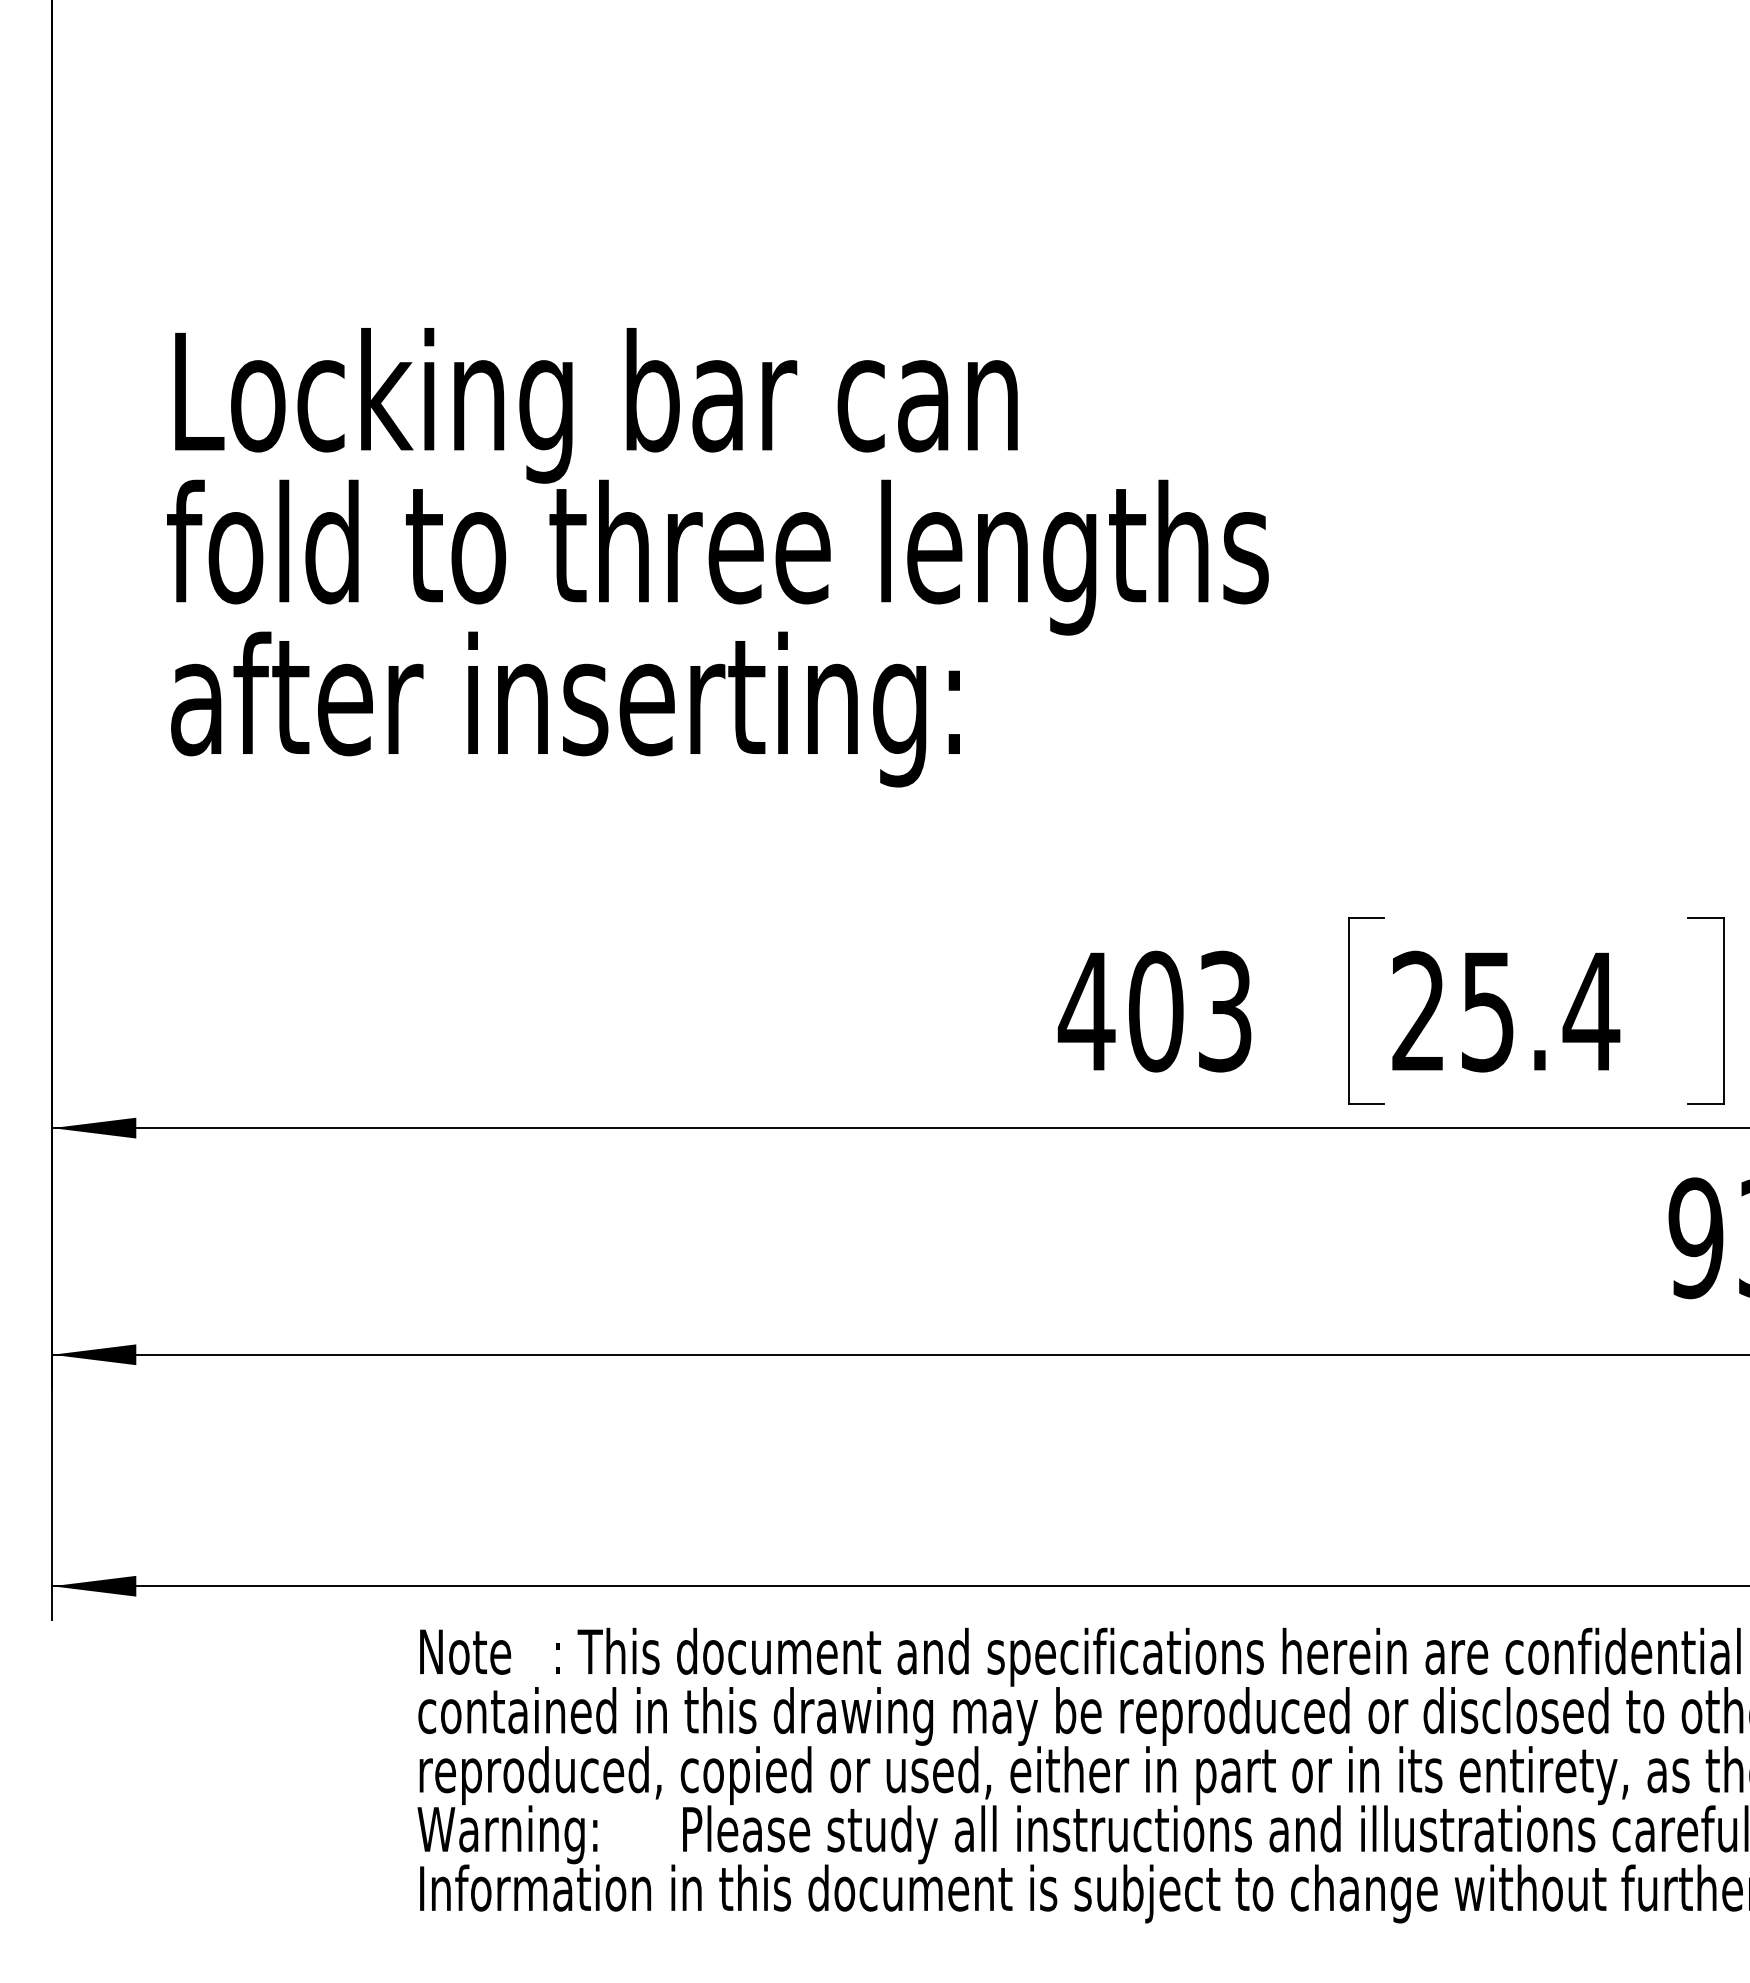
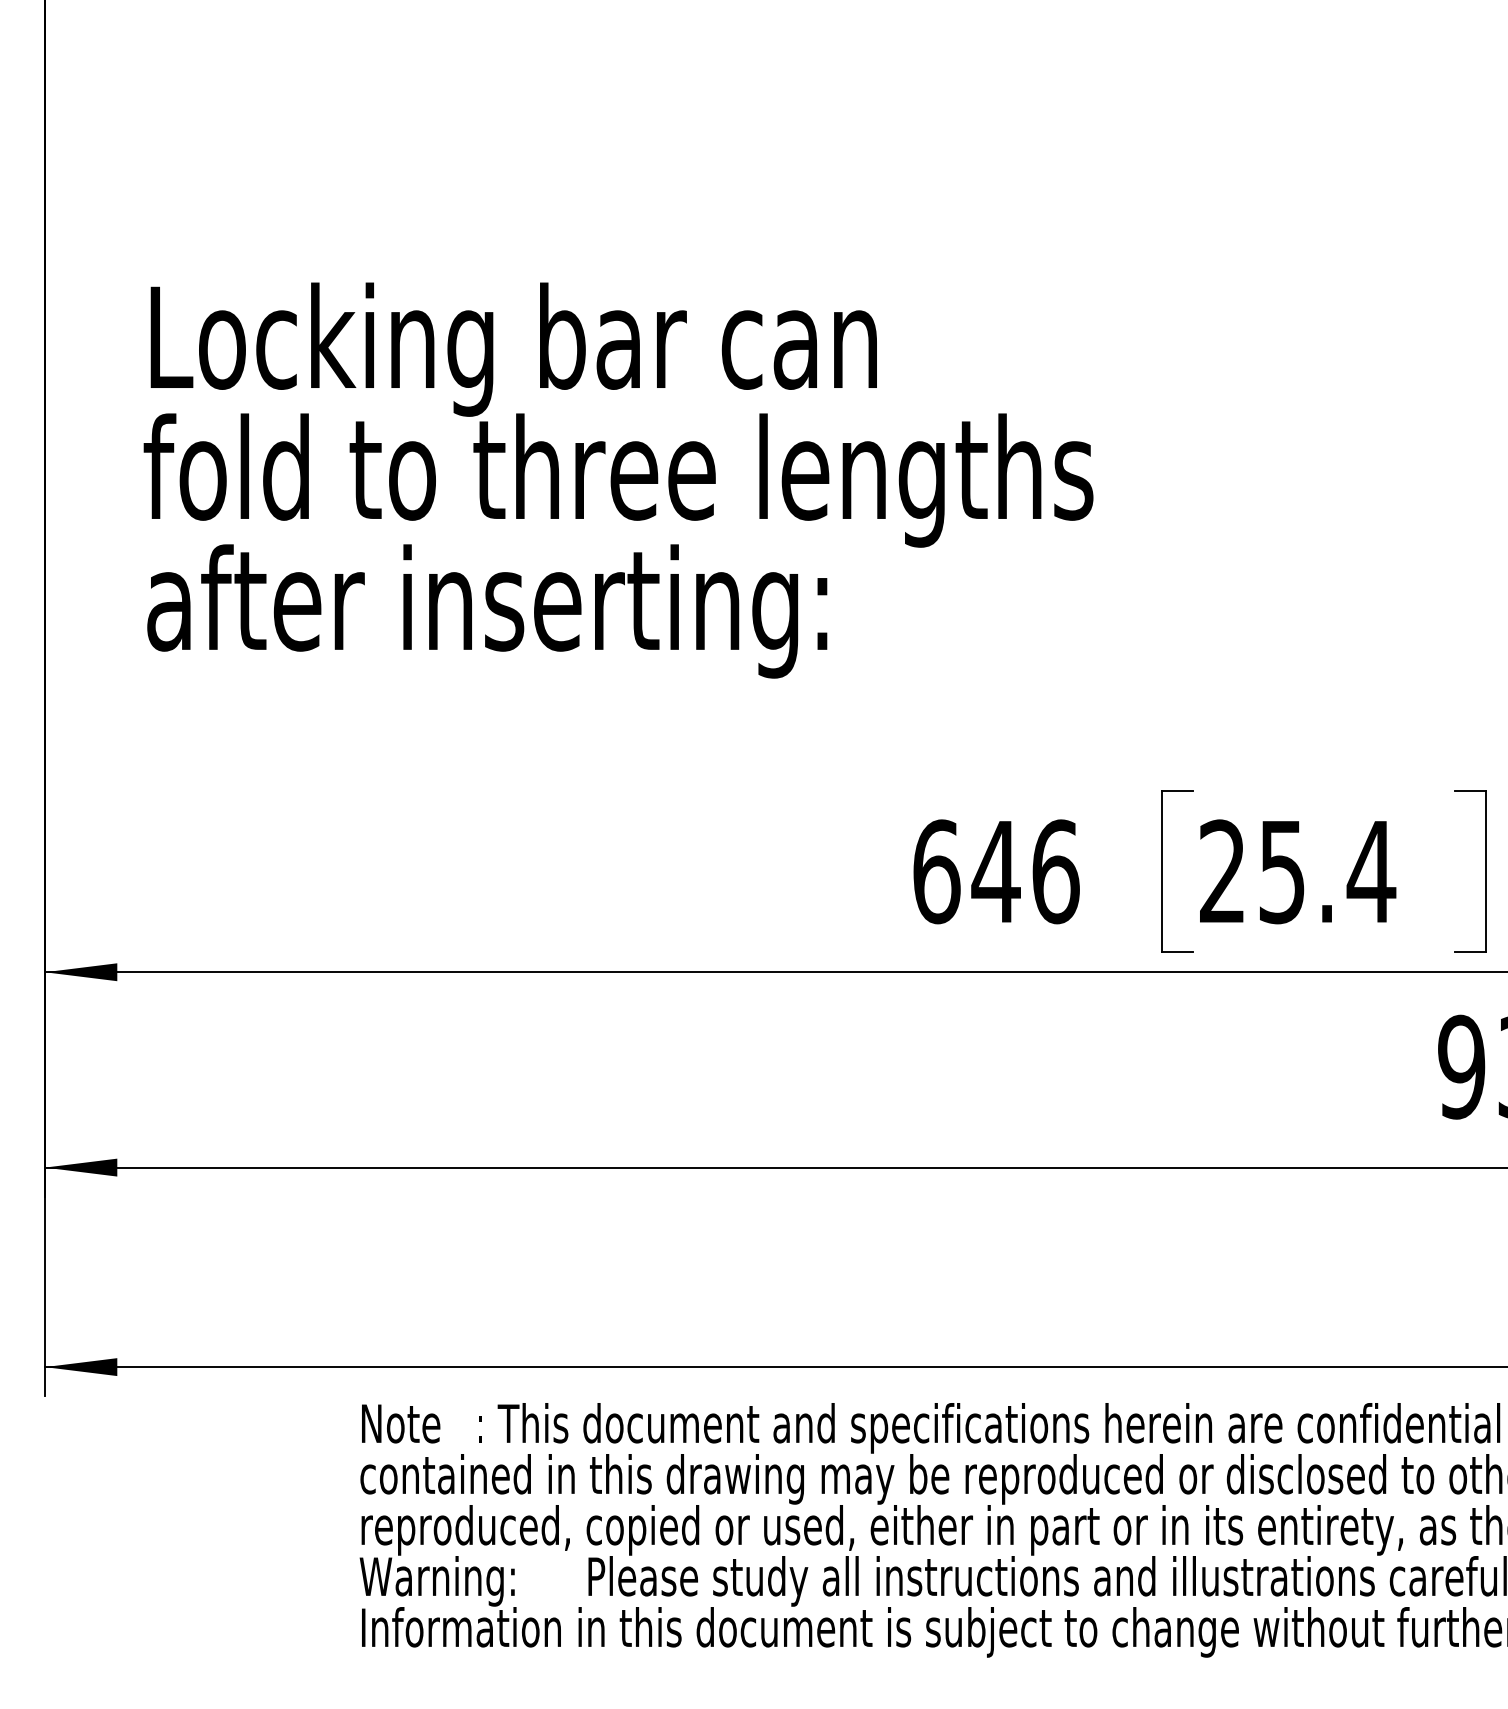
text: (1155, 1011) -> (995, 871), 403 -> 646

